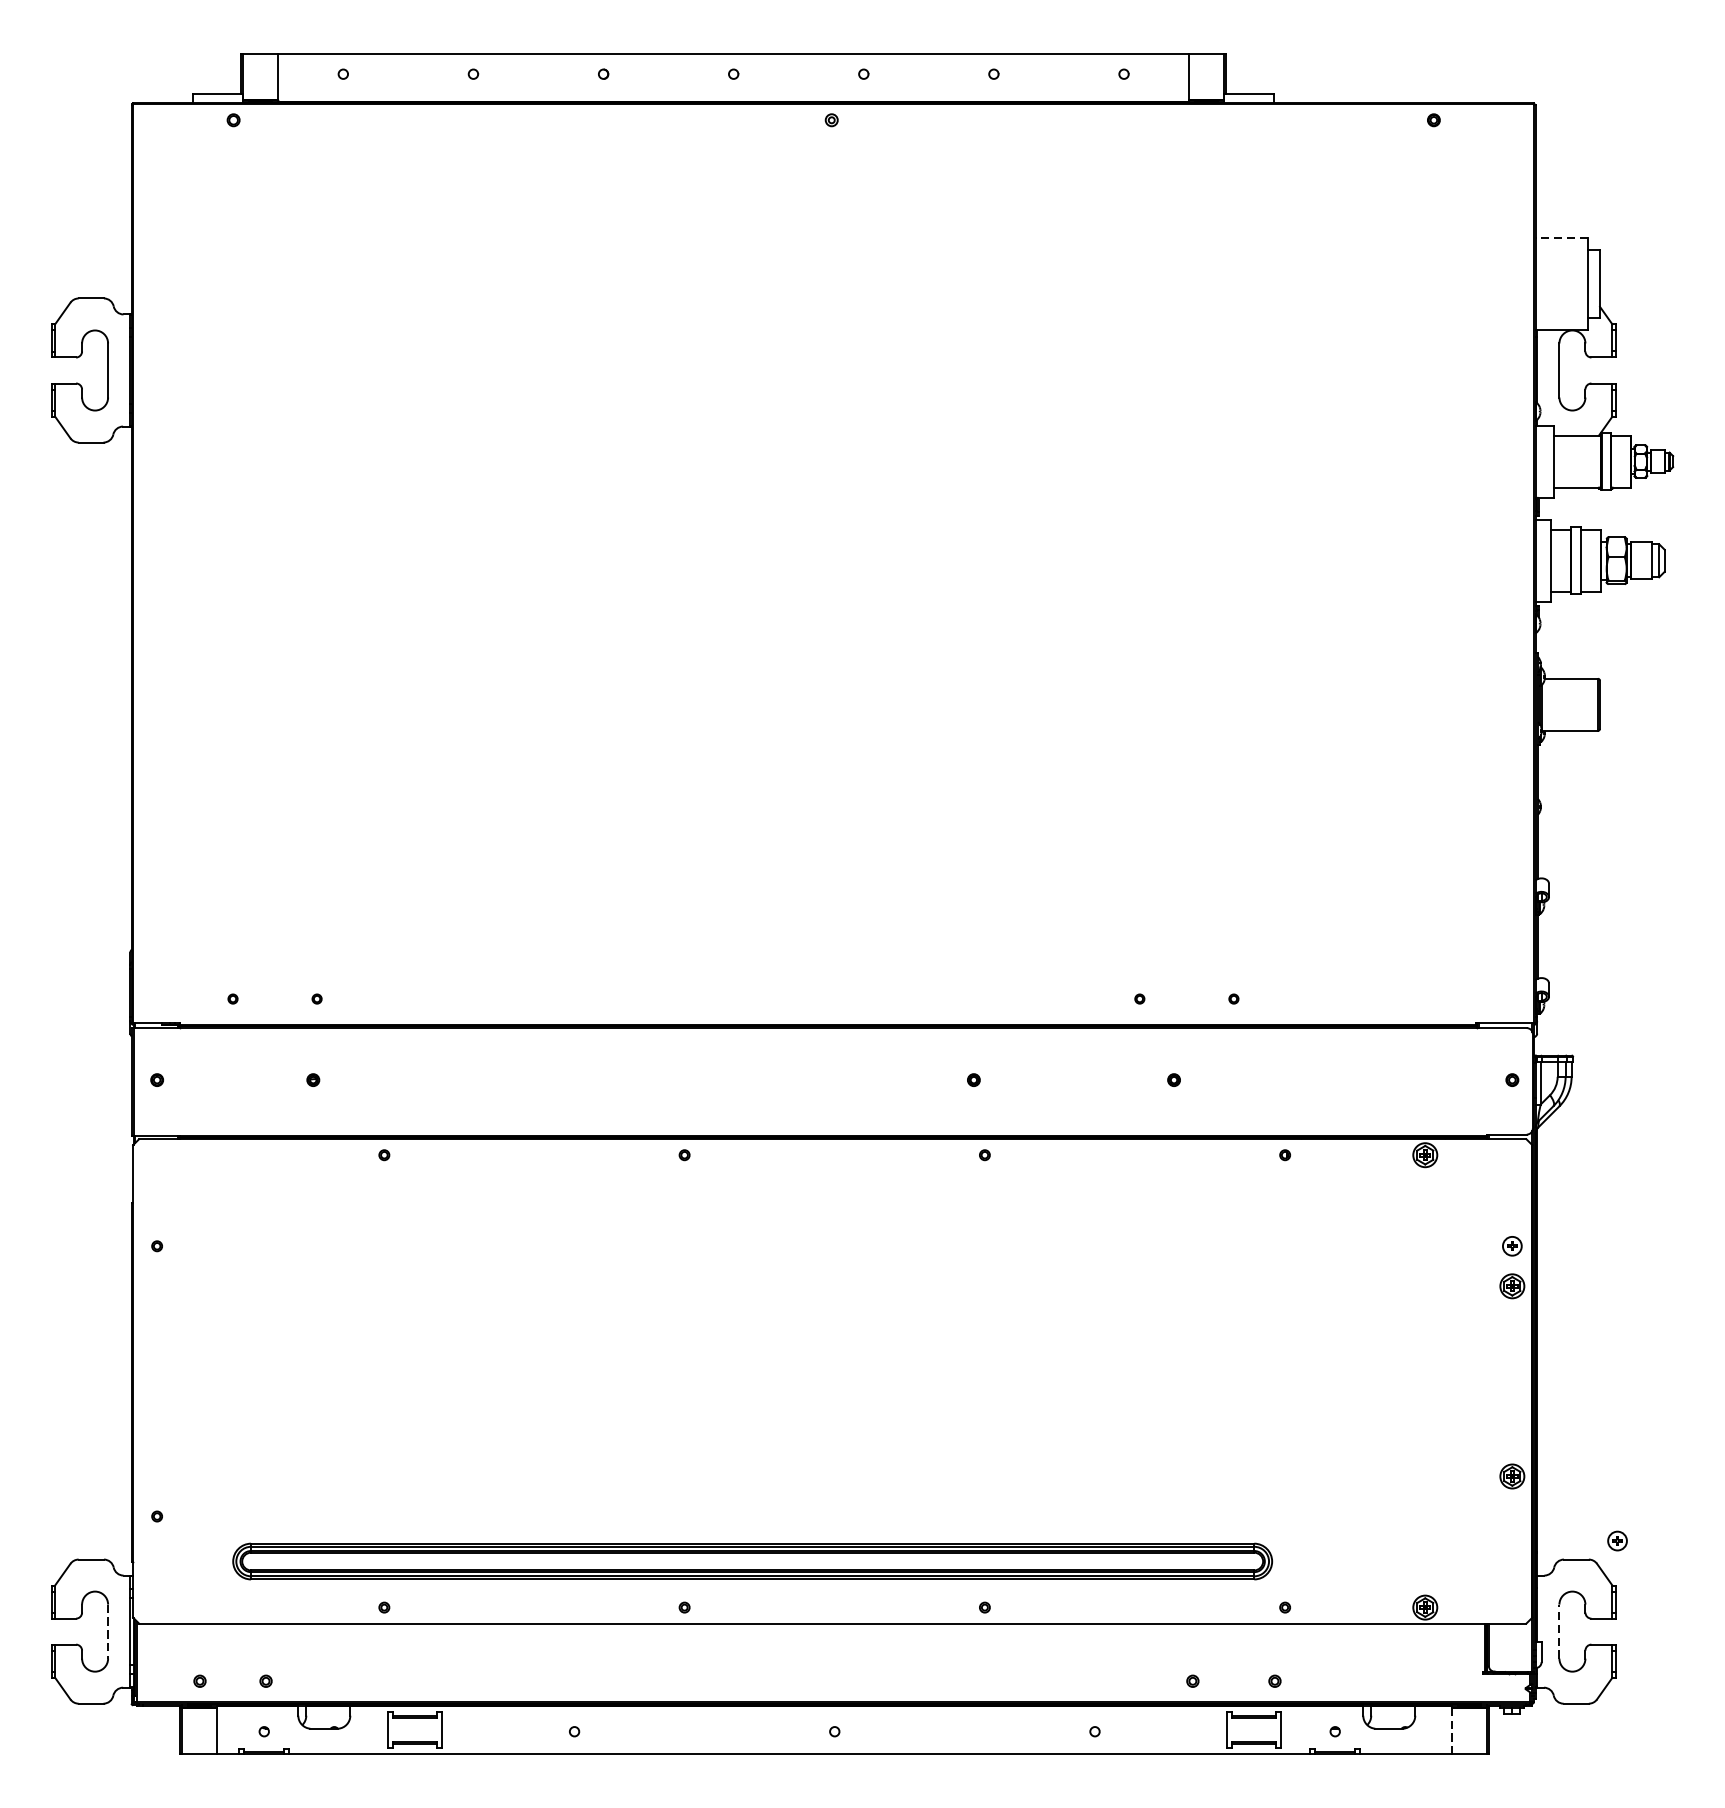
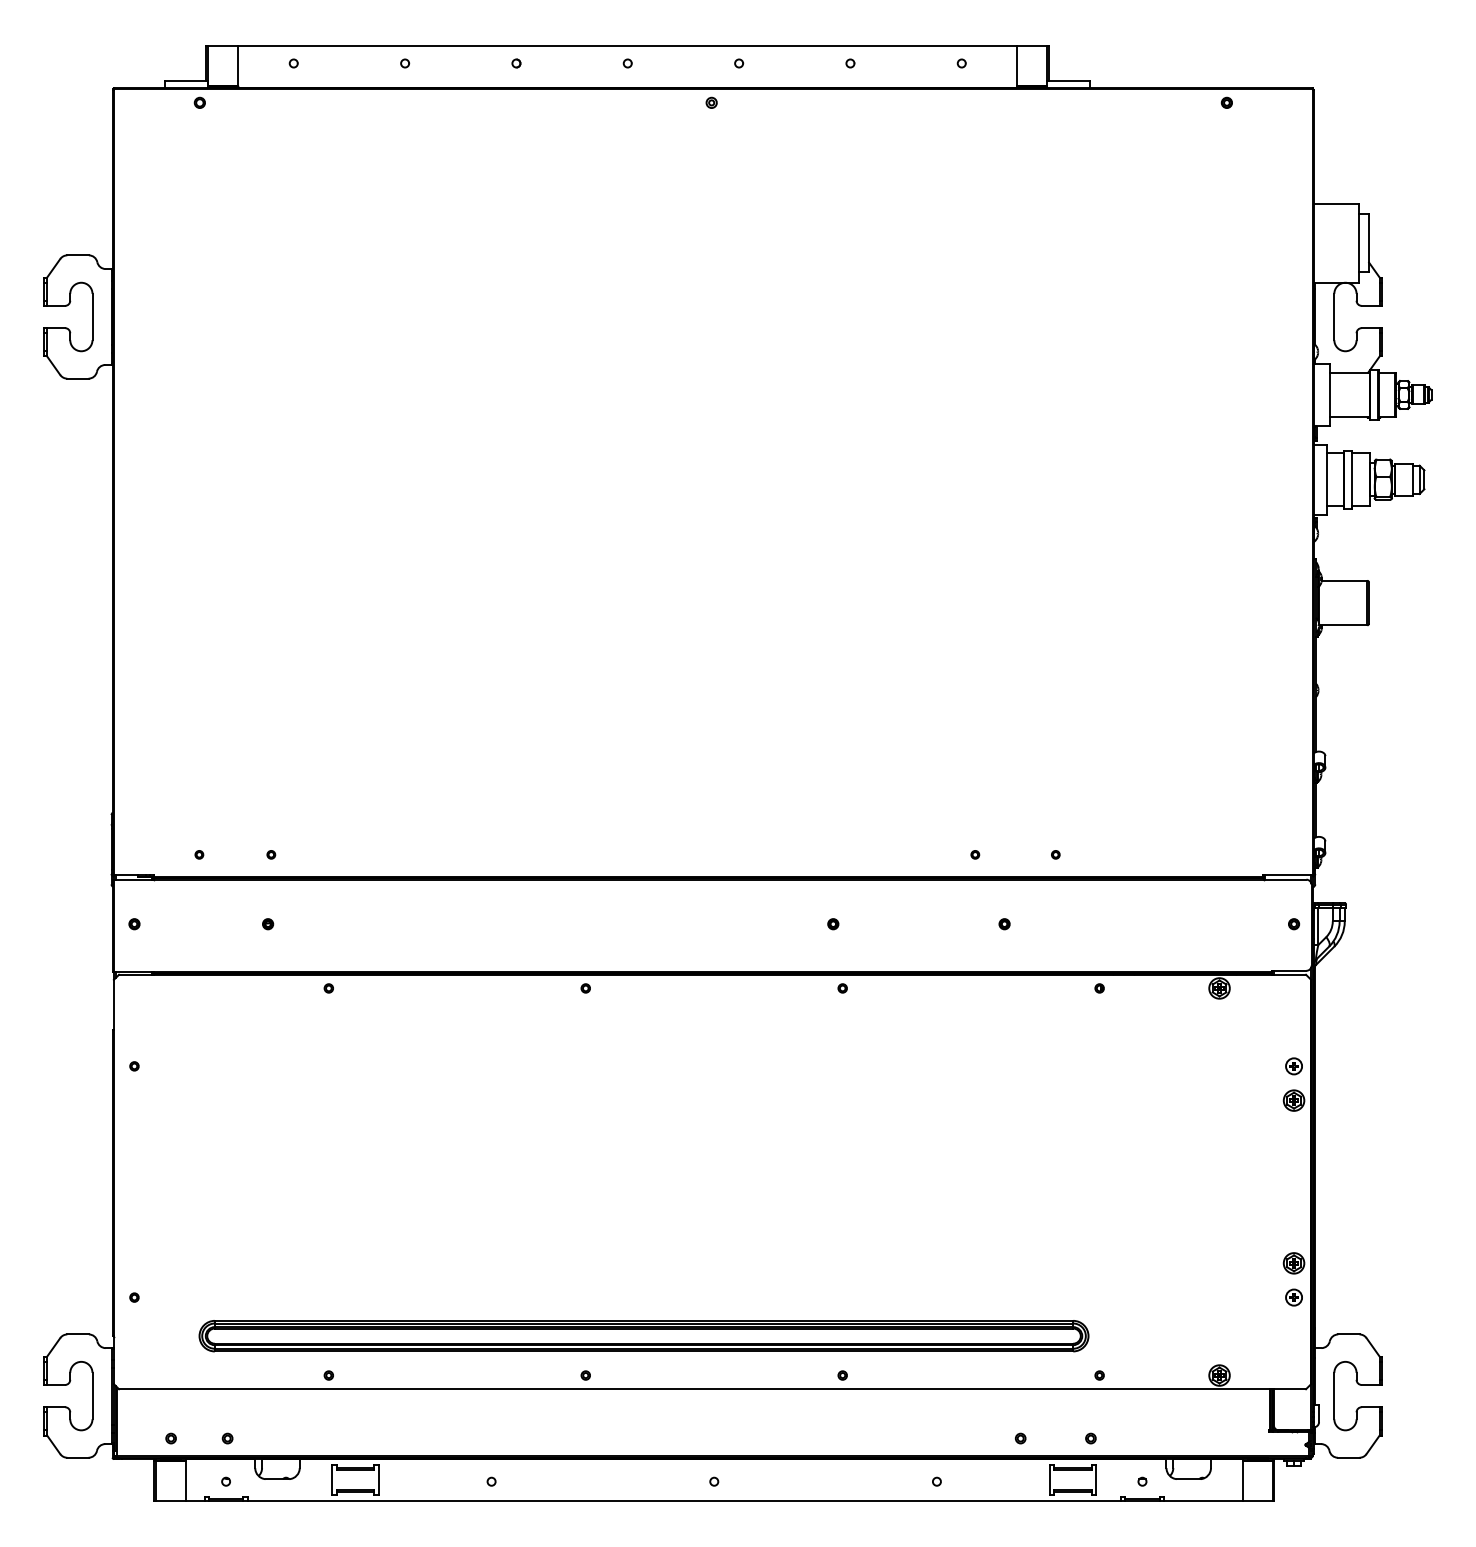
line: (1560, 237) -> (1335, 203), dashed -> solid
part: (1616, 1540) -> (1293, 1297), moved
line: (1559, 1630) -> (1334, 1395), dashed -> solid
line: (108, 1632) -> (92, 1396), dashed -> solid
line: (1452, 1730) -> (1242, 1480), dashed -> solid

